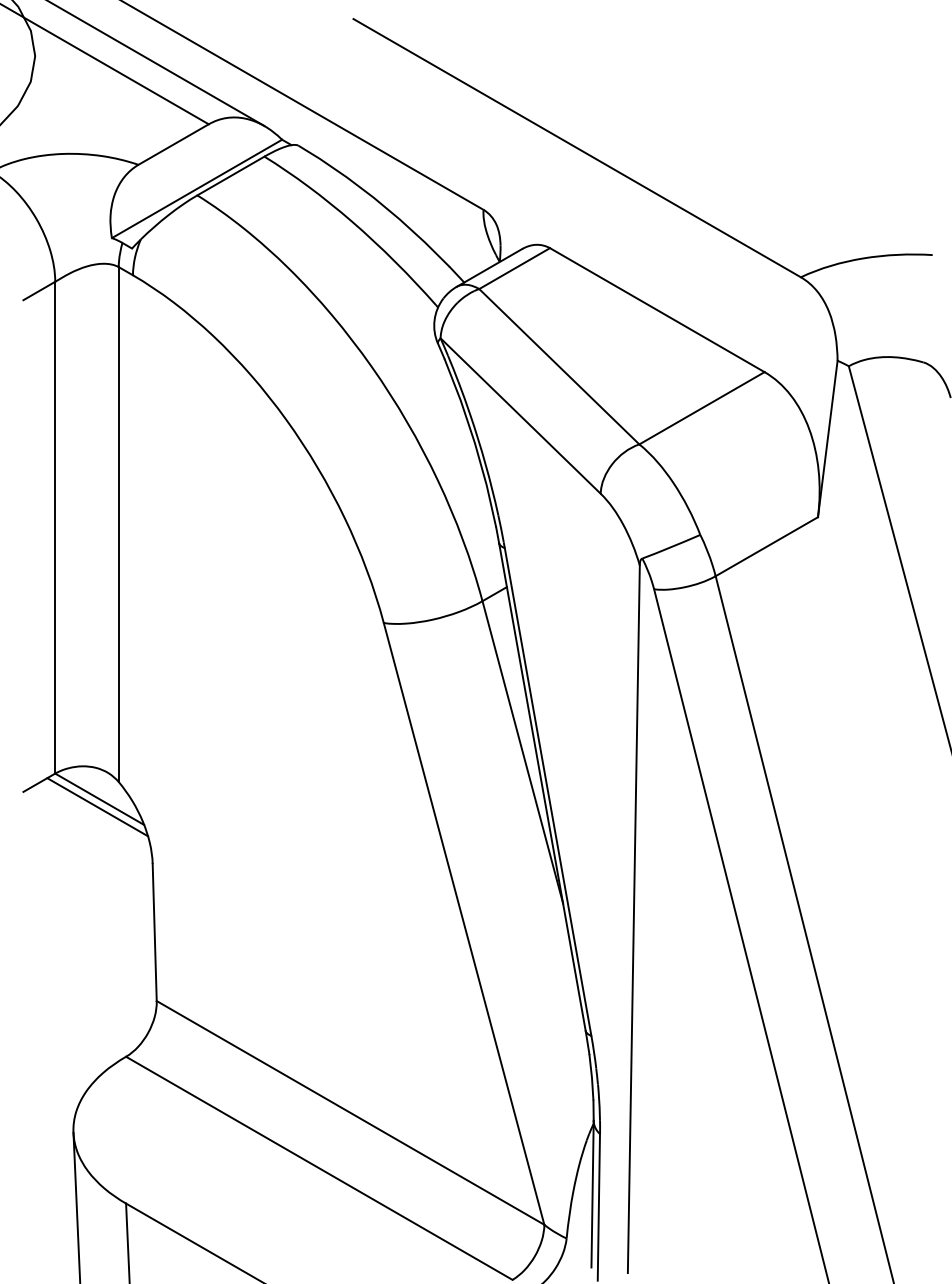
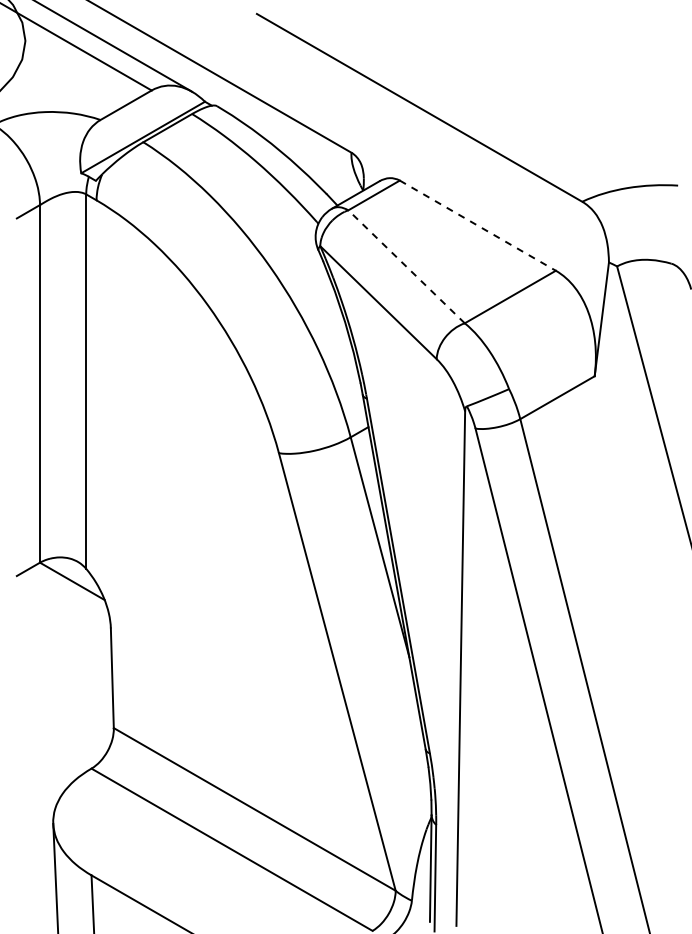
line: (658, 309) -> (478, 225), solid -> dashed
line: (559, 366) -> (406, 266), solid -> dashed
line: (97, 807) -> (70, 587), removed

